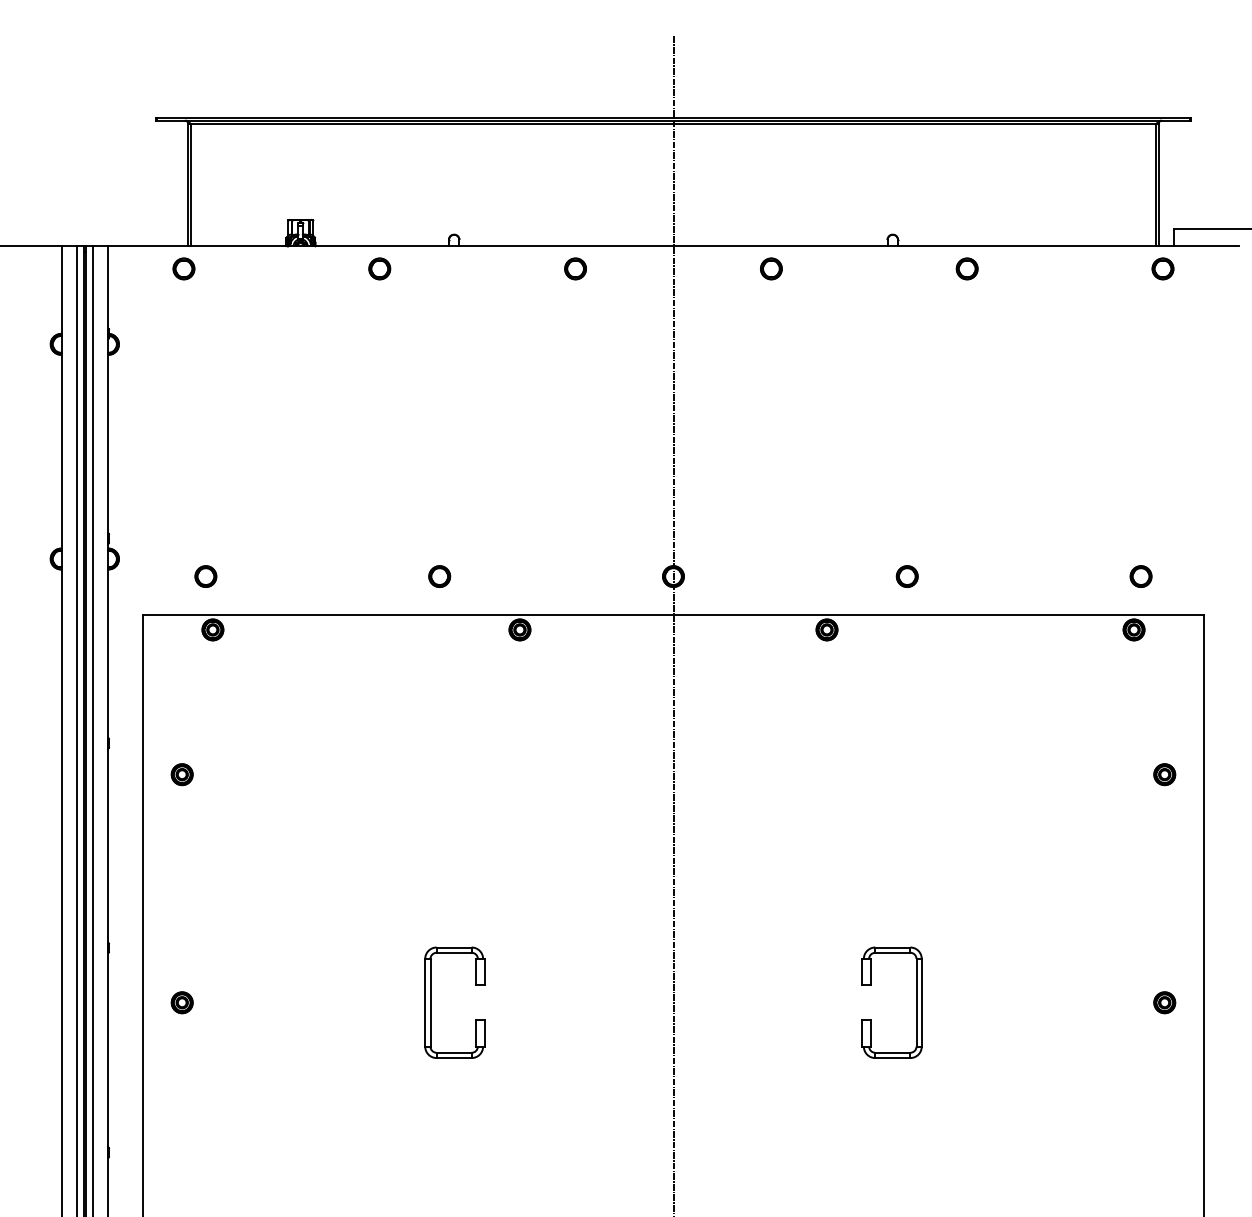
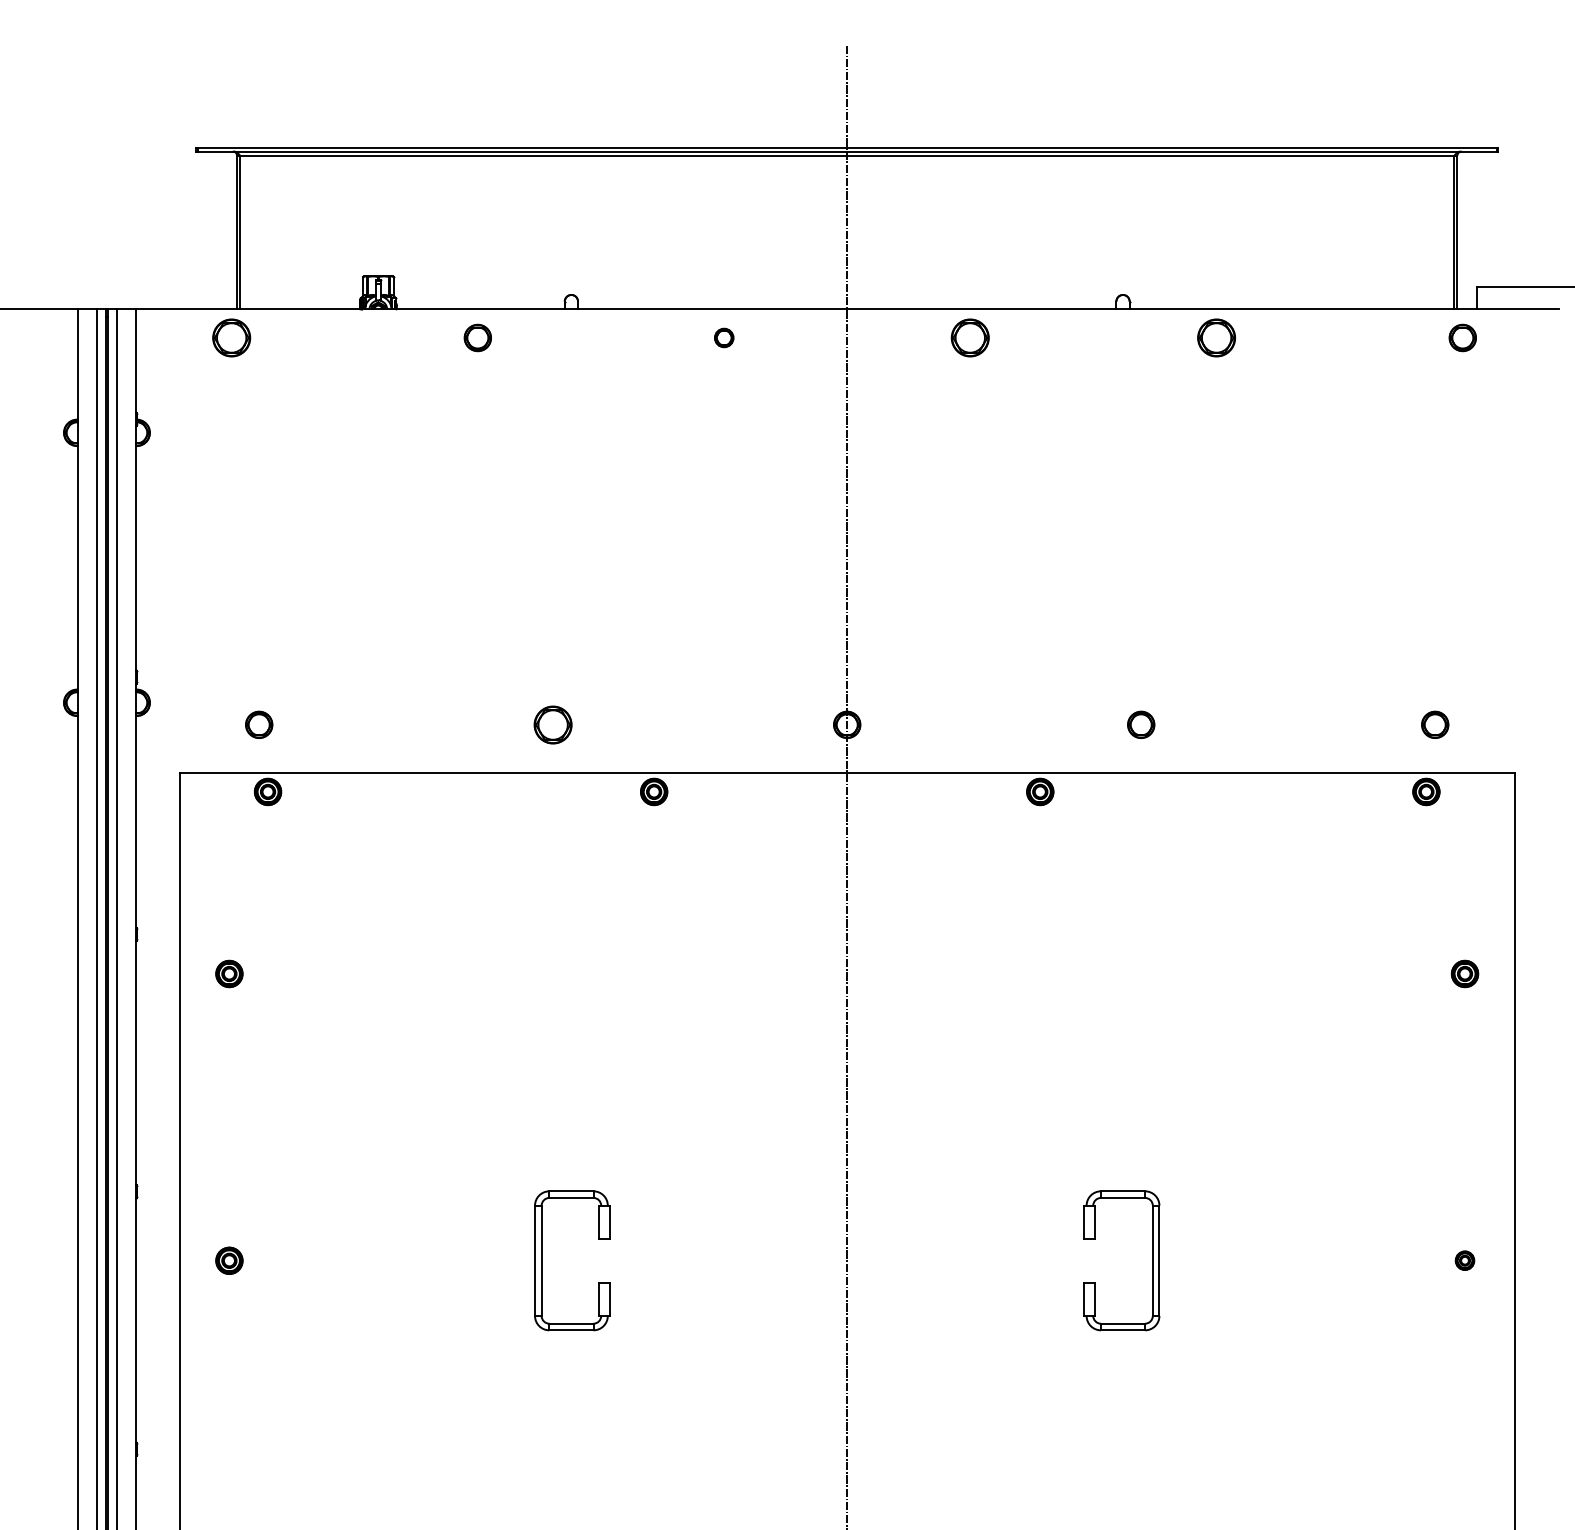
part: (183, 268) -> (231, 337), size x1.4
part: (575, 268) -> (724, 337), size x0.7
part: (771, 268) -> (970, 337), size x1.4
part: (967, 268) -> (1216, 337), size x1.4
part: (439, 576) -> (553, 724), size x1.4
part: (1164, 1002) -> (1464, 1260), size x0.7

